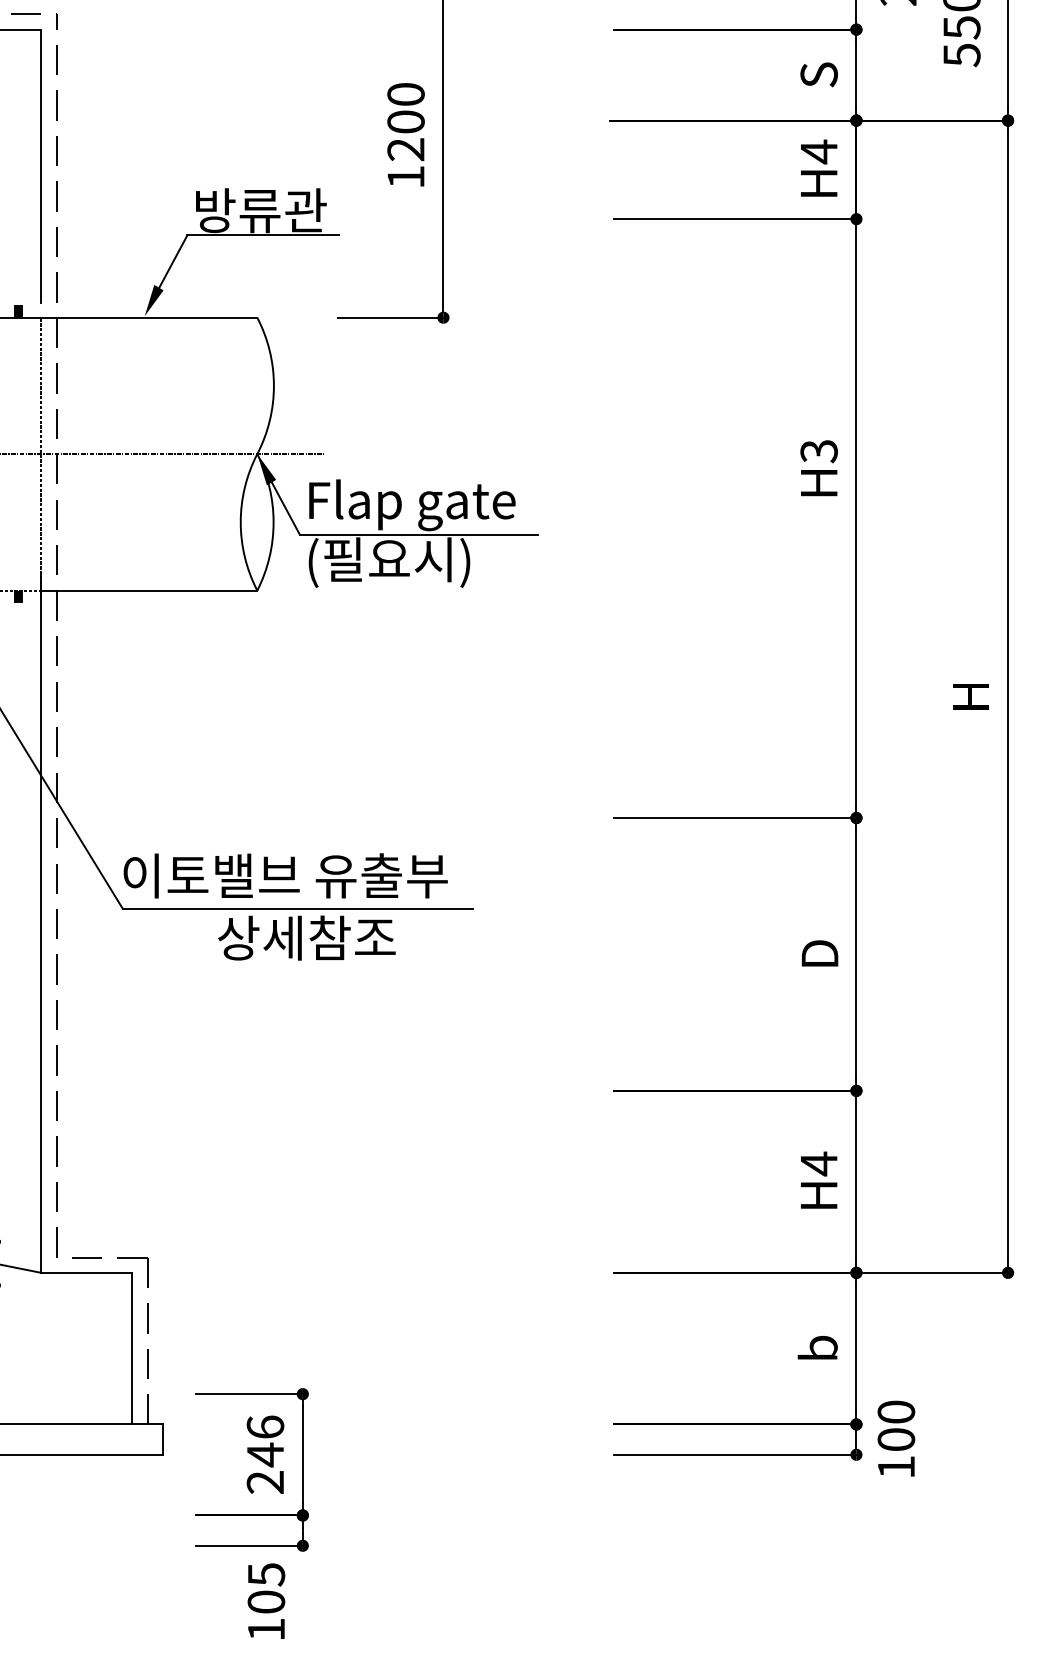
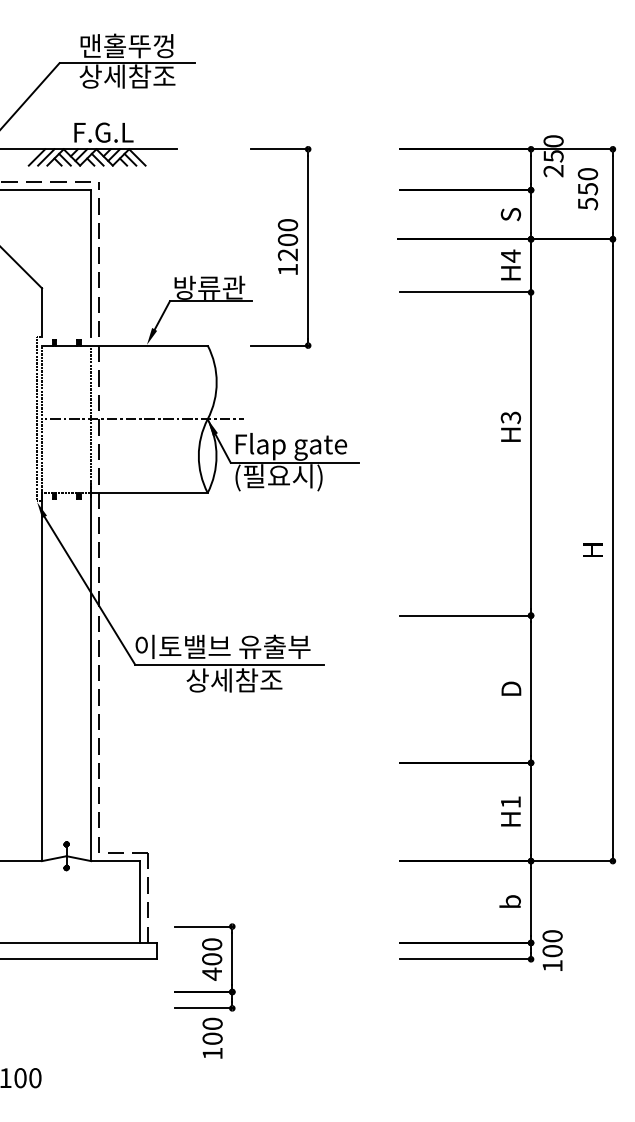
text: (818, 1164) -> (510, 802), H4 -> H1
text: (266, 1455) -> (212, 959), 246 -> 400
text: (266, 1573) -> (212, 1023), 105 -> 100

